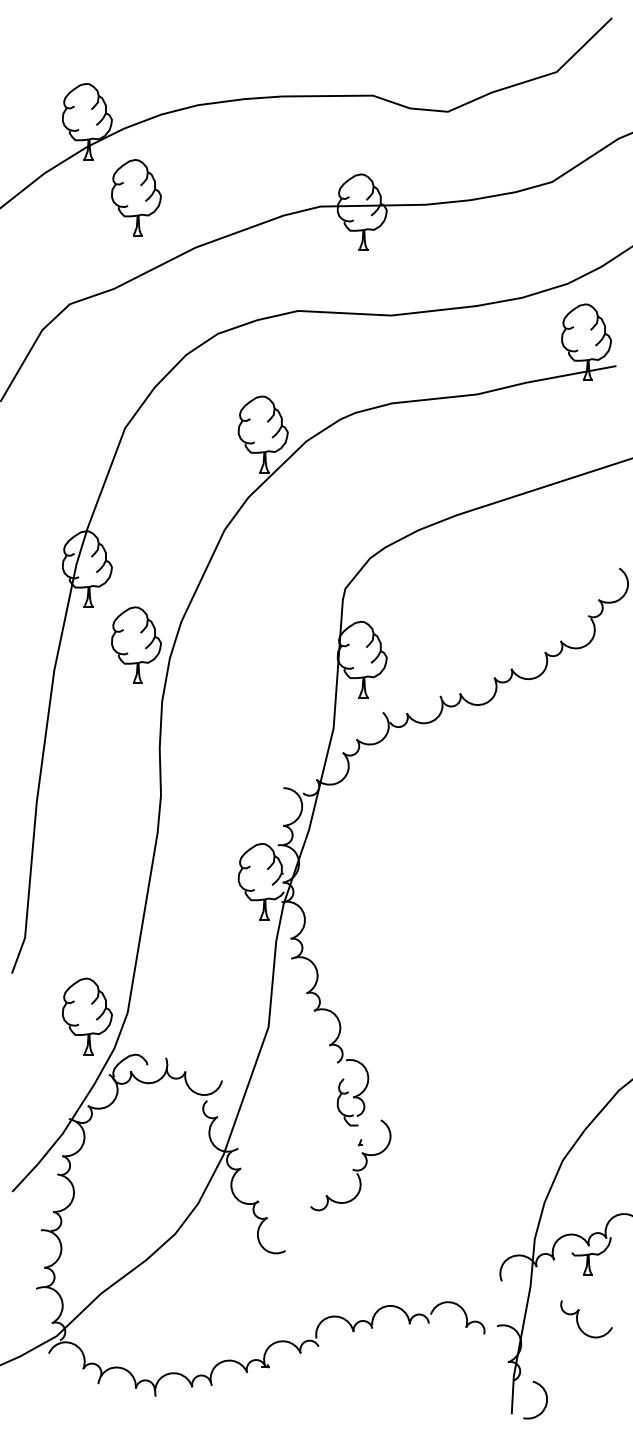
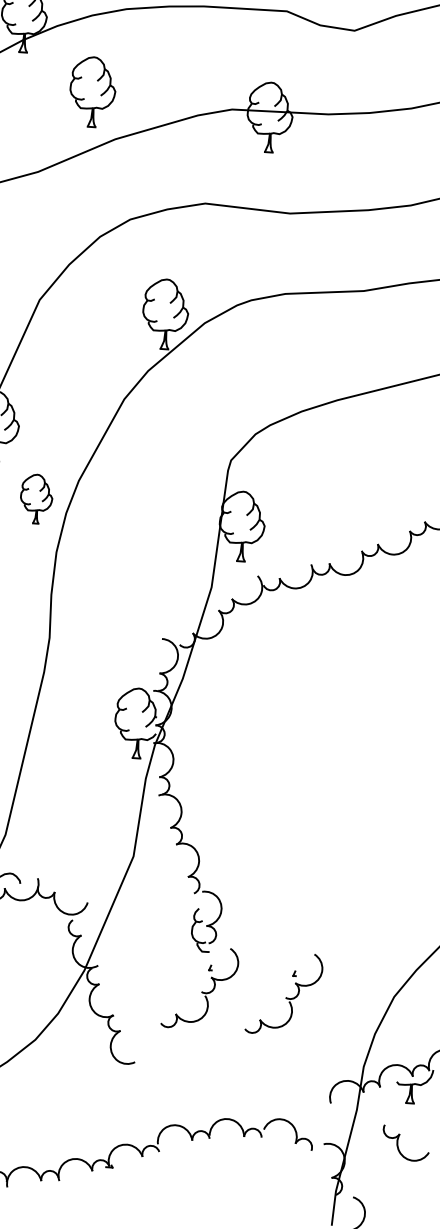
part: (136, 197) -> (92, 91), moved
part: (136, 644) -> (36, 498), size x0.7
part: (442, 1165) -> (283, 993), added

